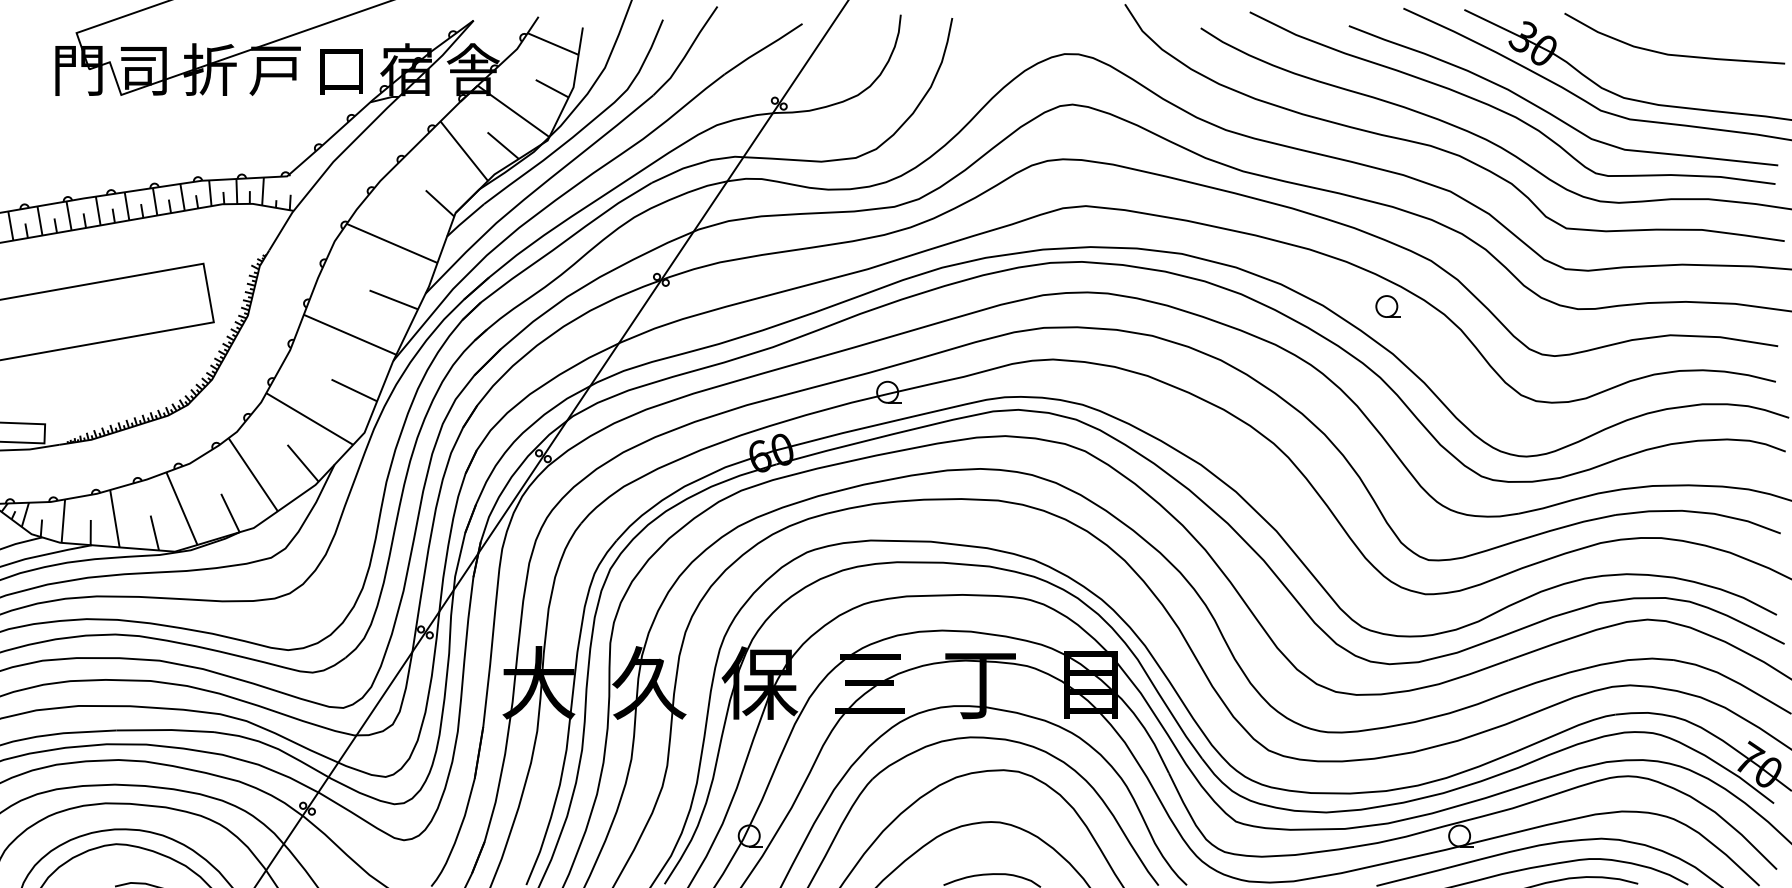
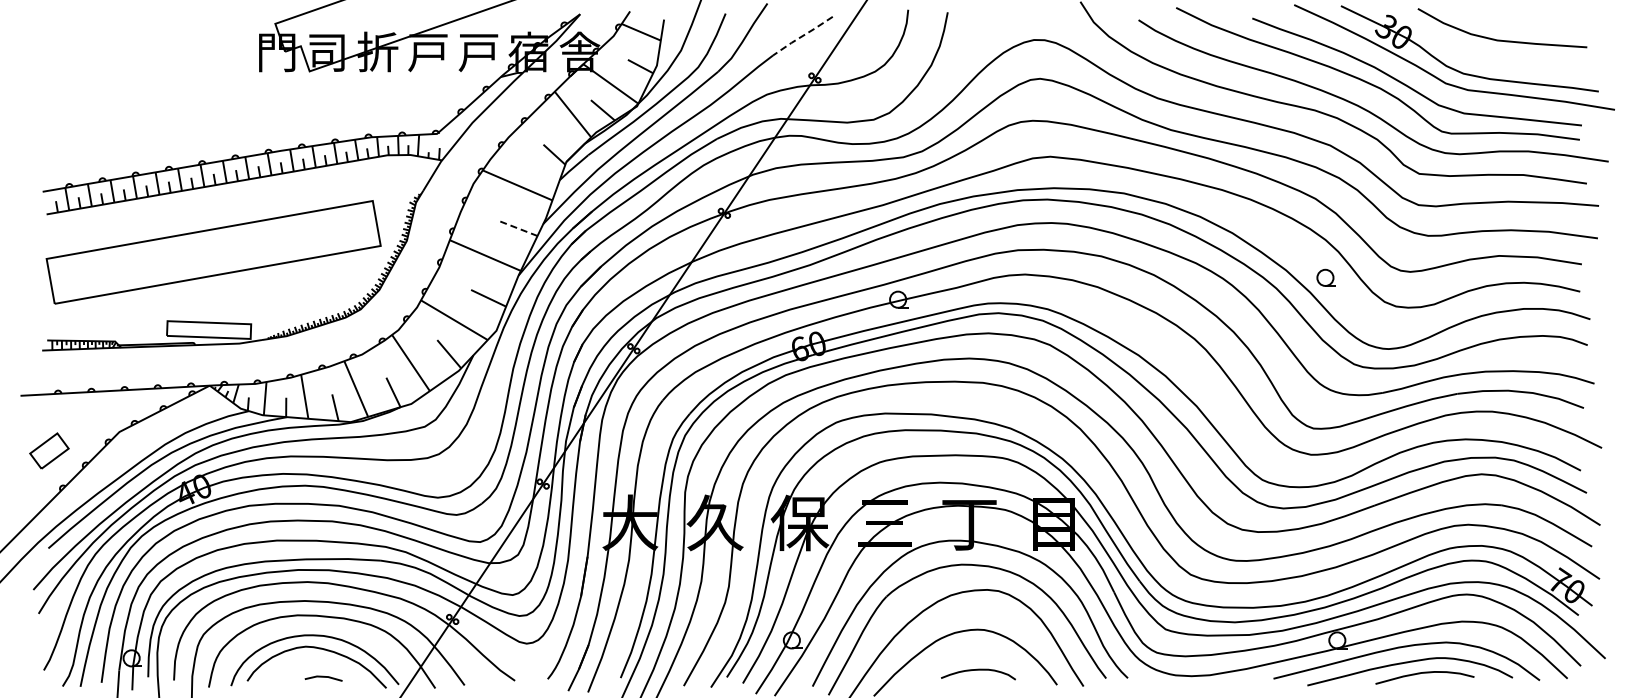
line: (763, 49) -> (802, 36), solid -> dashed
text: (341, 70) -> (478, 52), 口 -> 戸
line: (393, 299) -> (518, 228), solid -> dashed
part: (1386, 306) -> (1325, 277), moved

